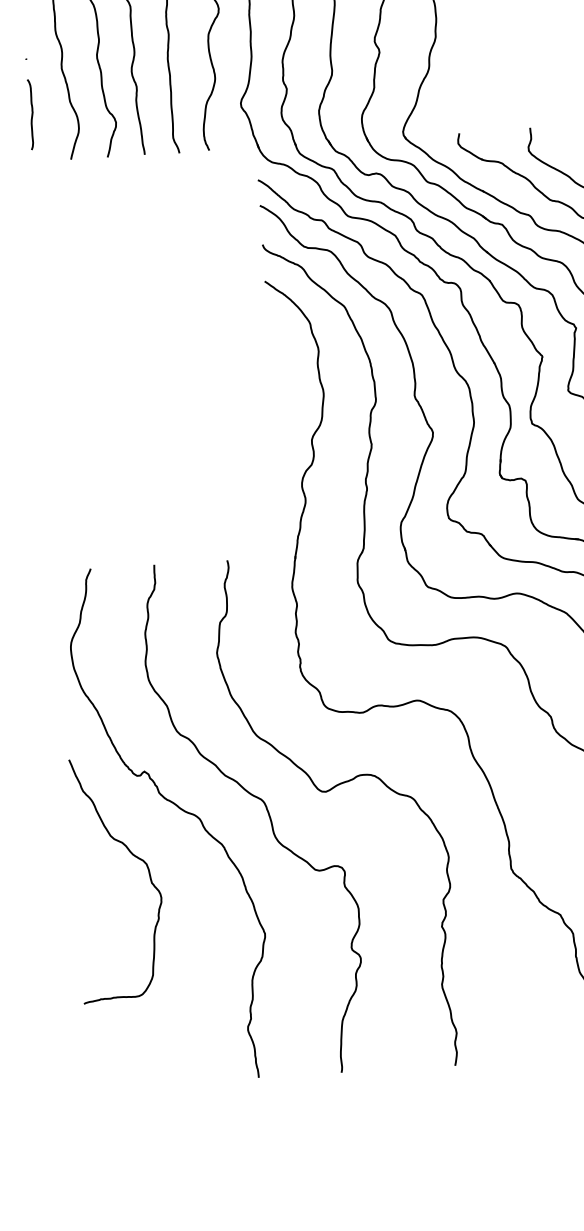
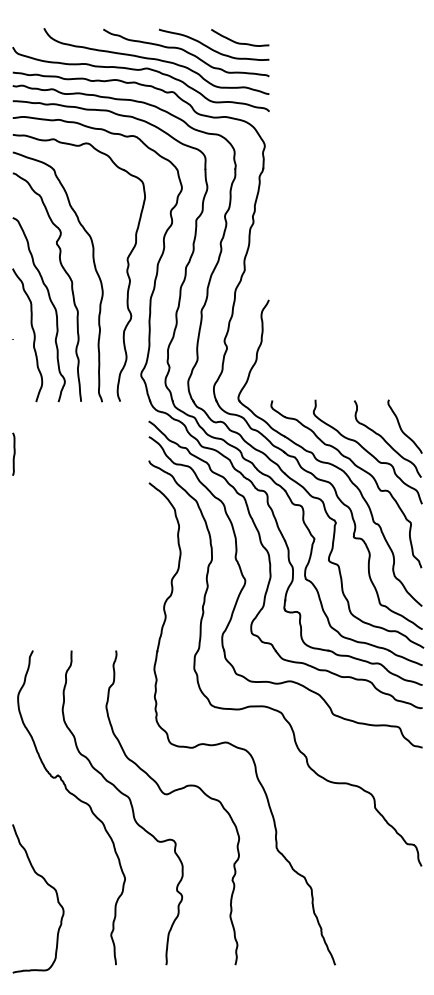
line: (30, 113) -> (13, 453), moved
curve: (132, 856) -> (47, 885), moved

